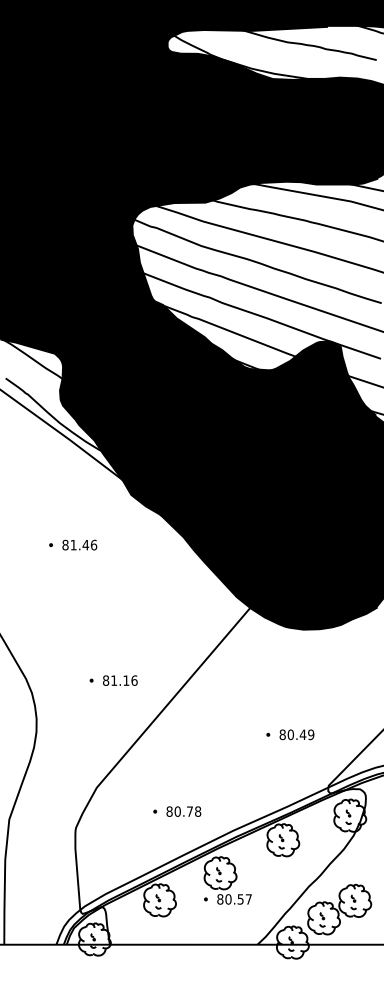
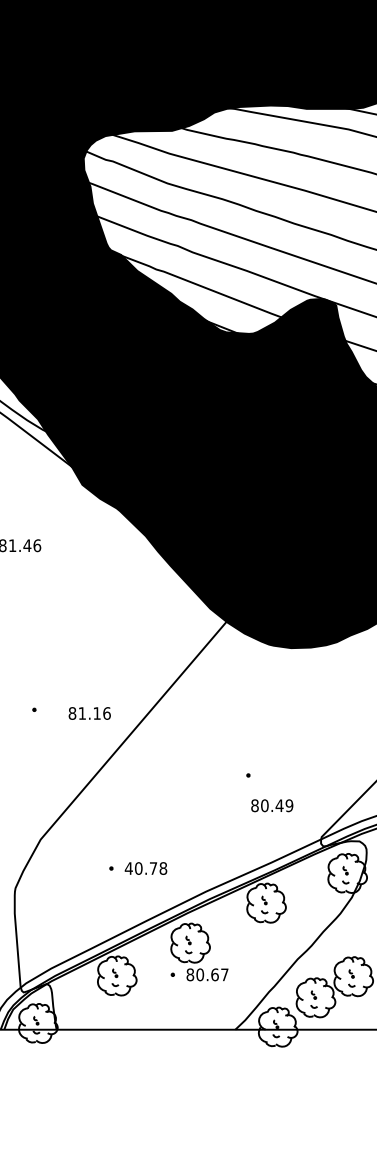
text: (120, 680) -> (89, 713), moved
text: (296, 734) -> (271, 805), moved
text: (169, 811) -> (128, 868), 80.78 -> 40.78
text: (240, 899) -> (214, 974), 80.57 -> 80.67

